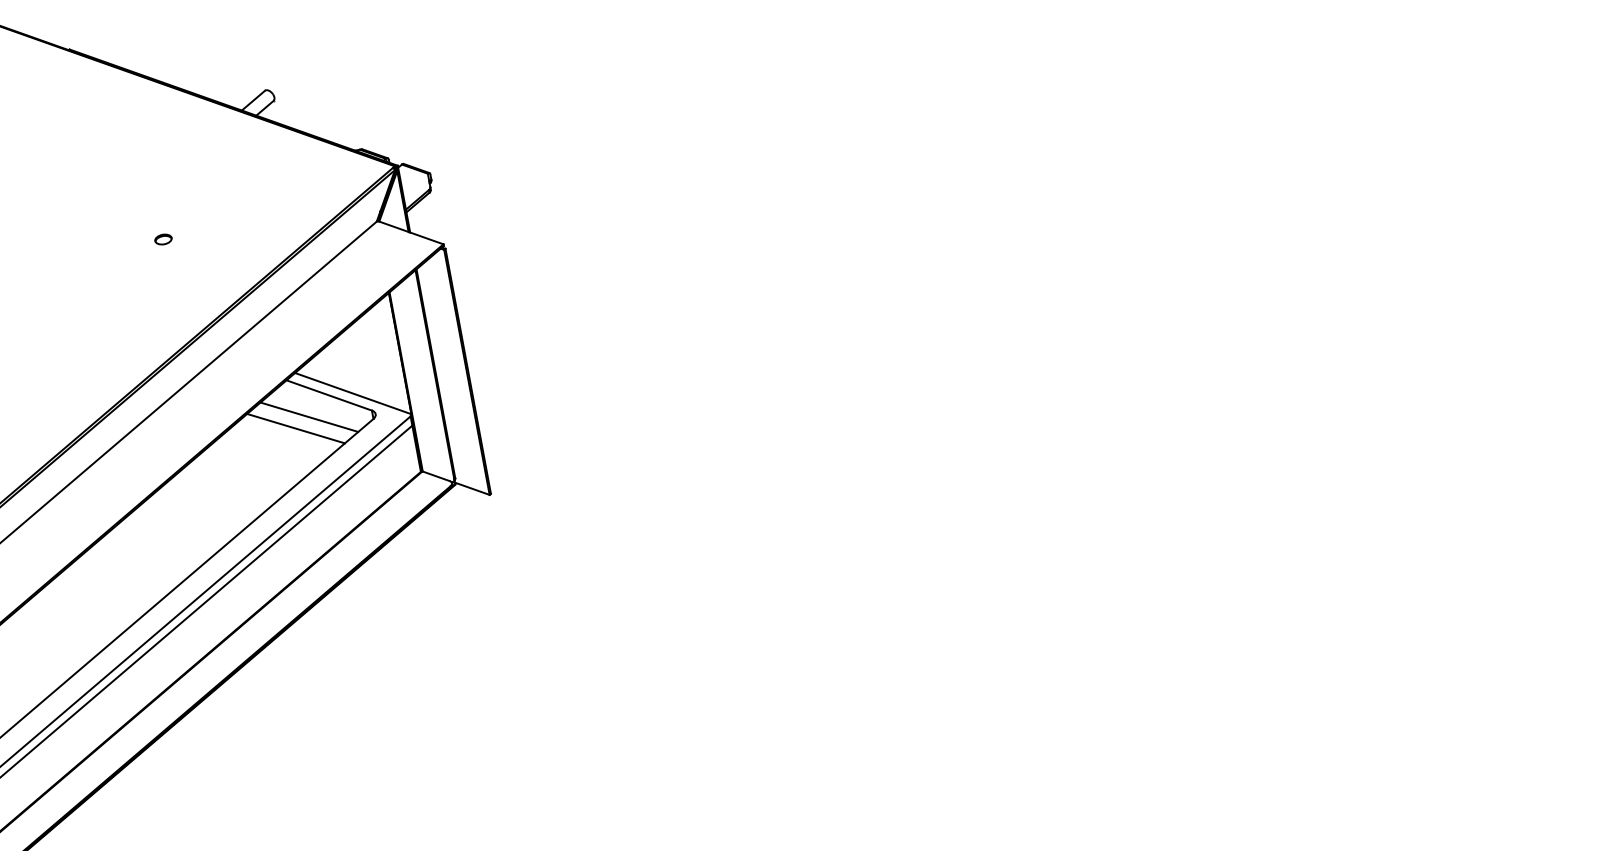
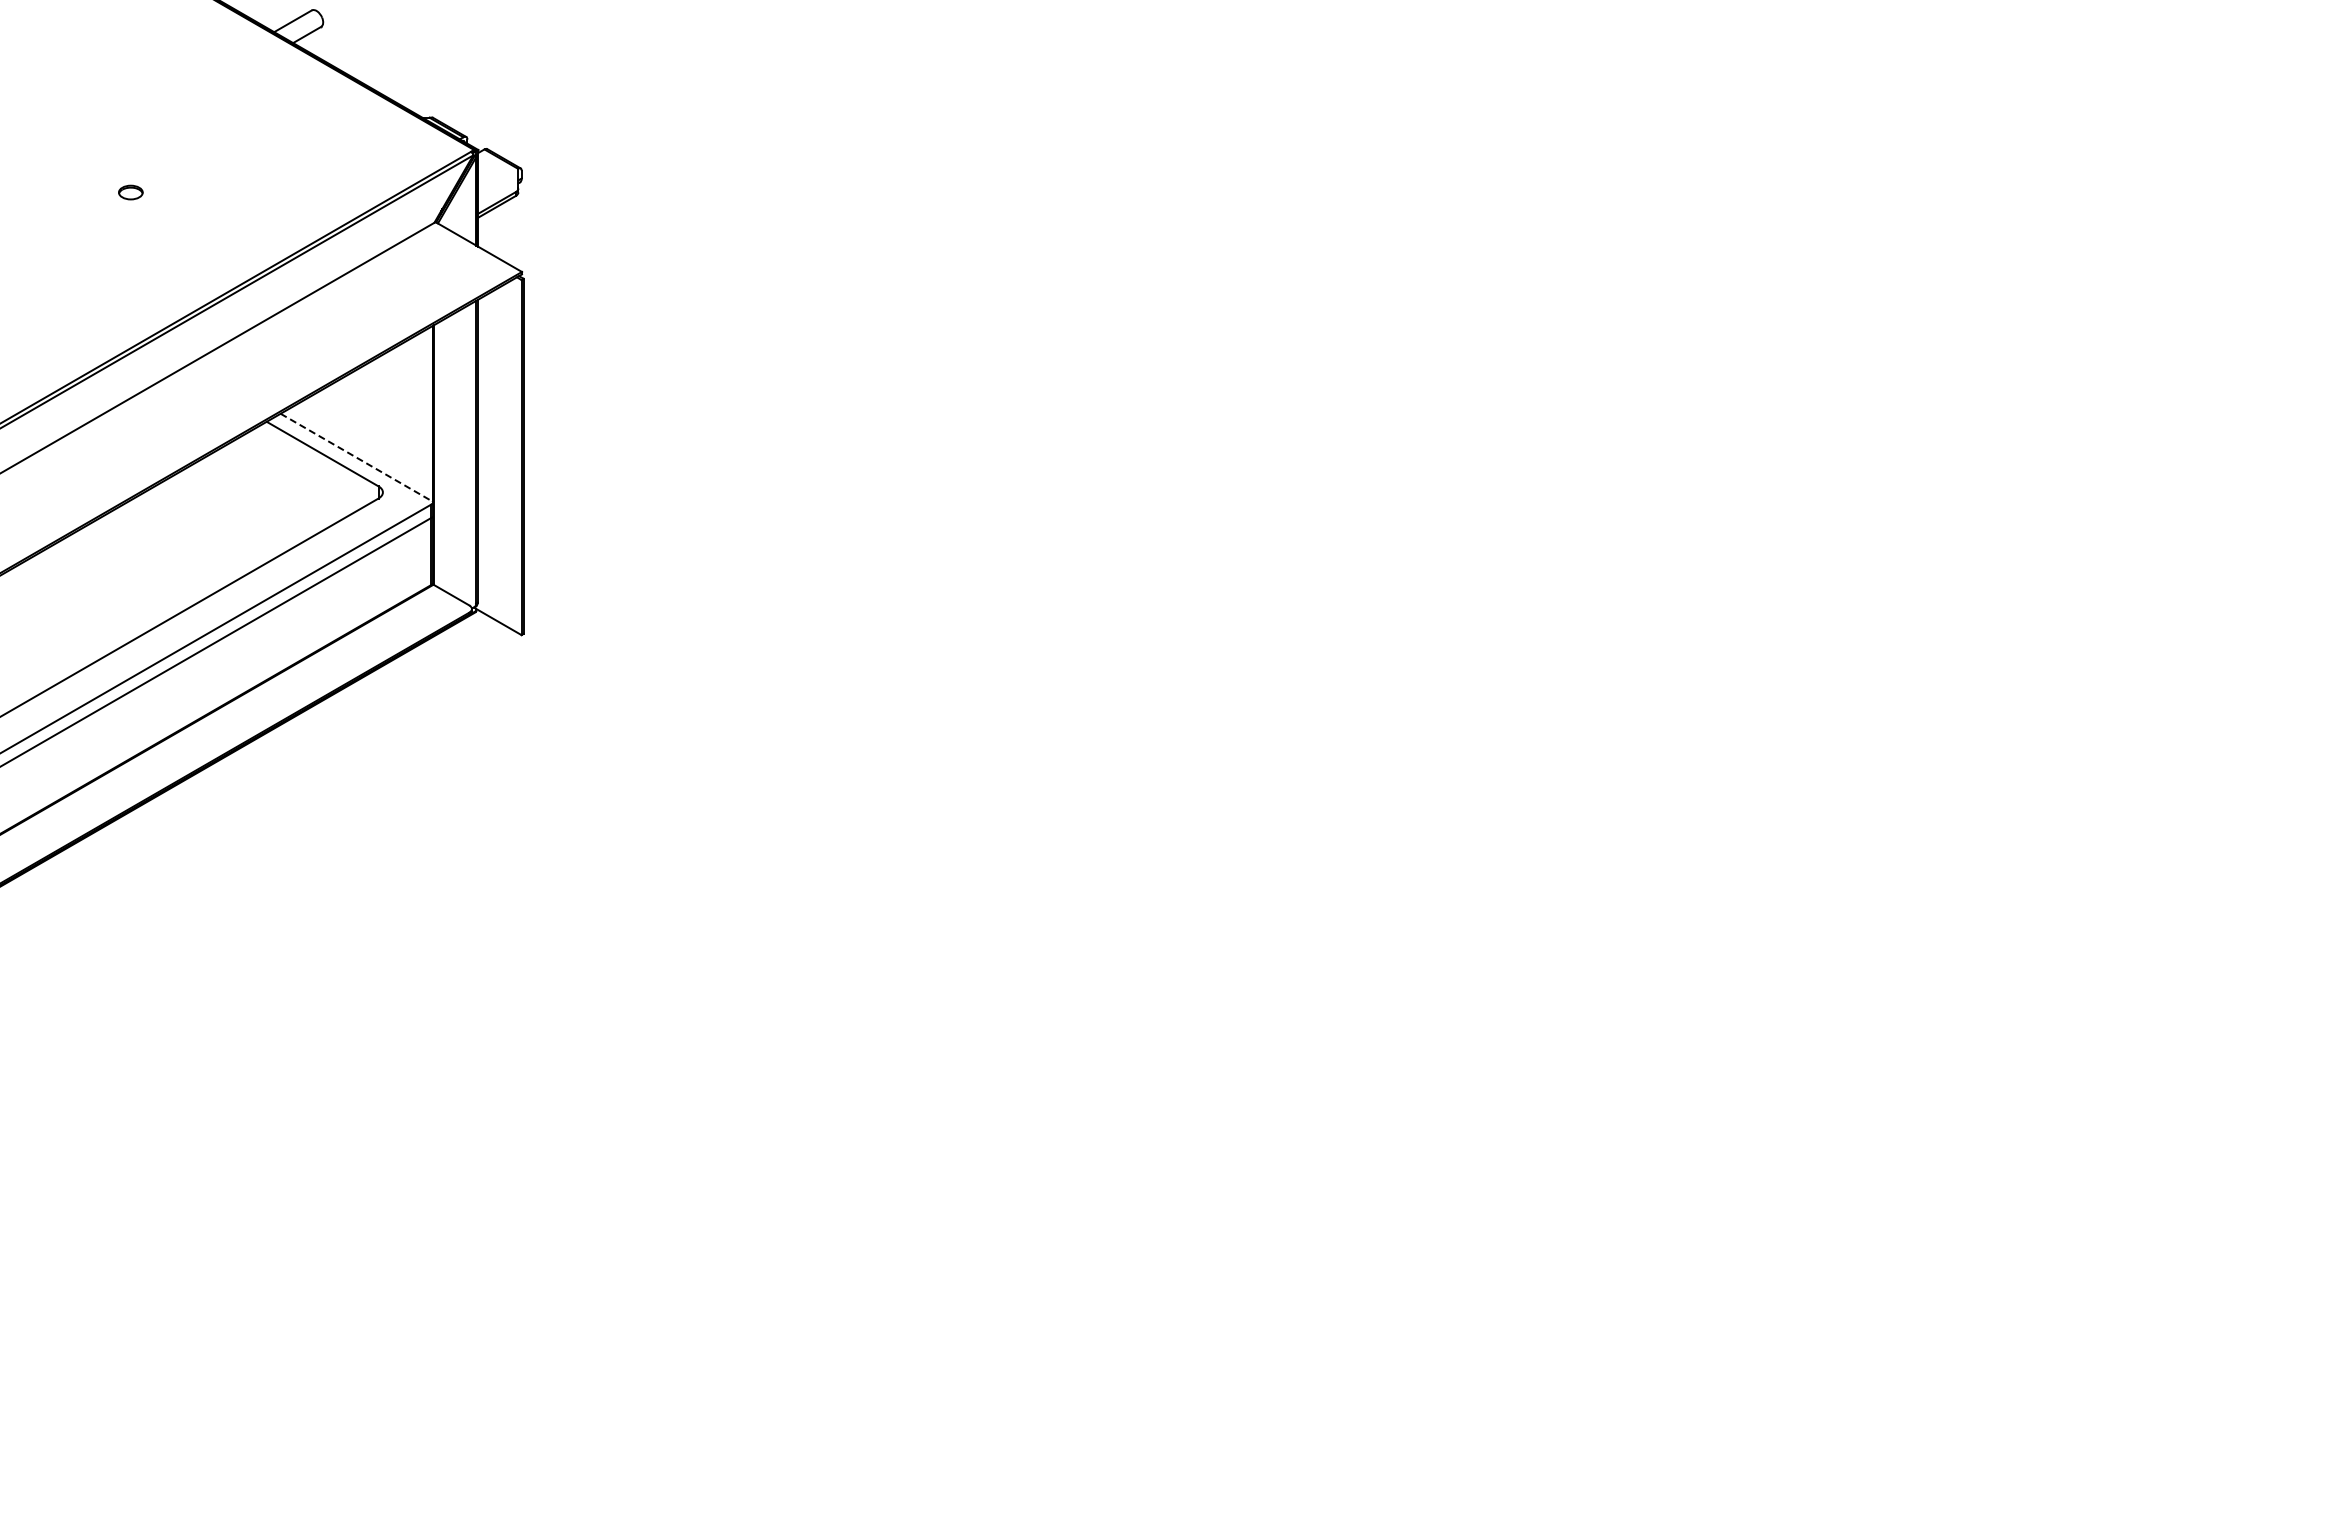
line: (353, 393) -> (356, 457), solid -> dashed
line: (308, 417) -> (288, 479), removed
line: (295, 428) -> (267, 491), removed

